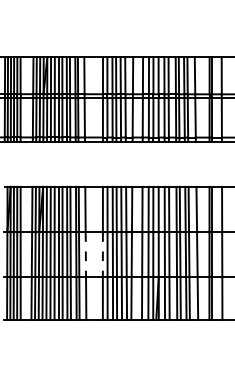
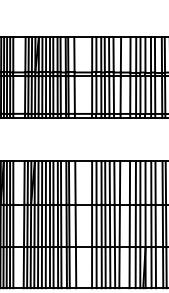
line: (85, 255) -> (75, 226), dashed -> solid
line: (102, 255) -> (91, 226), dashed -> solid

